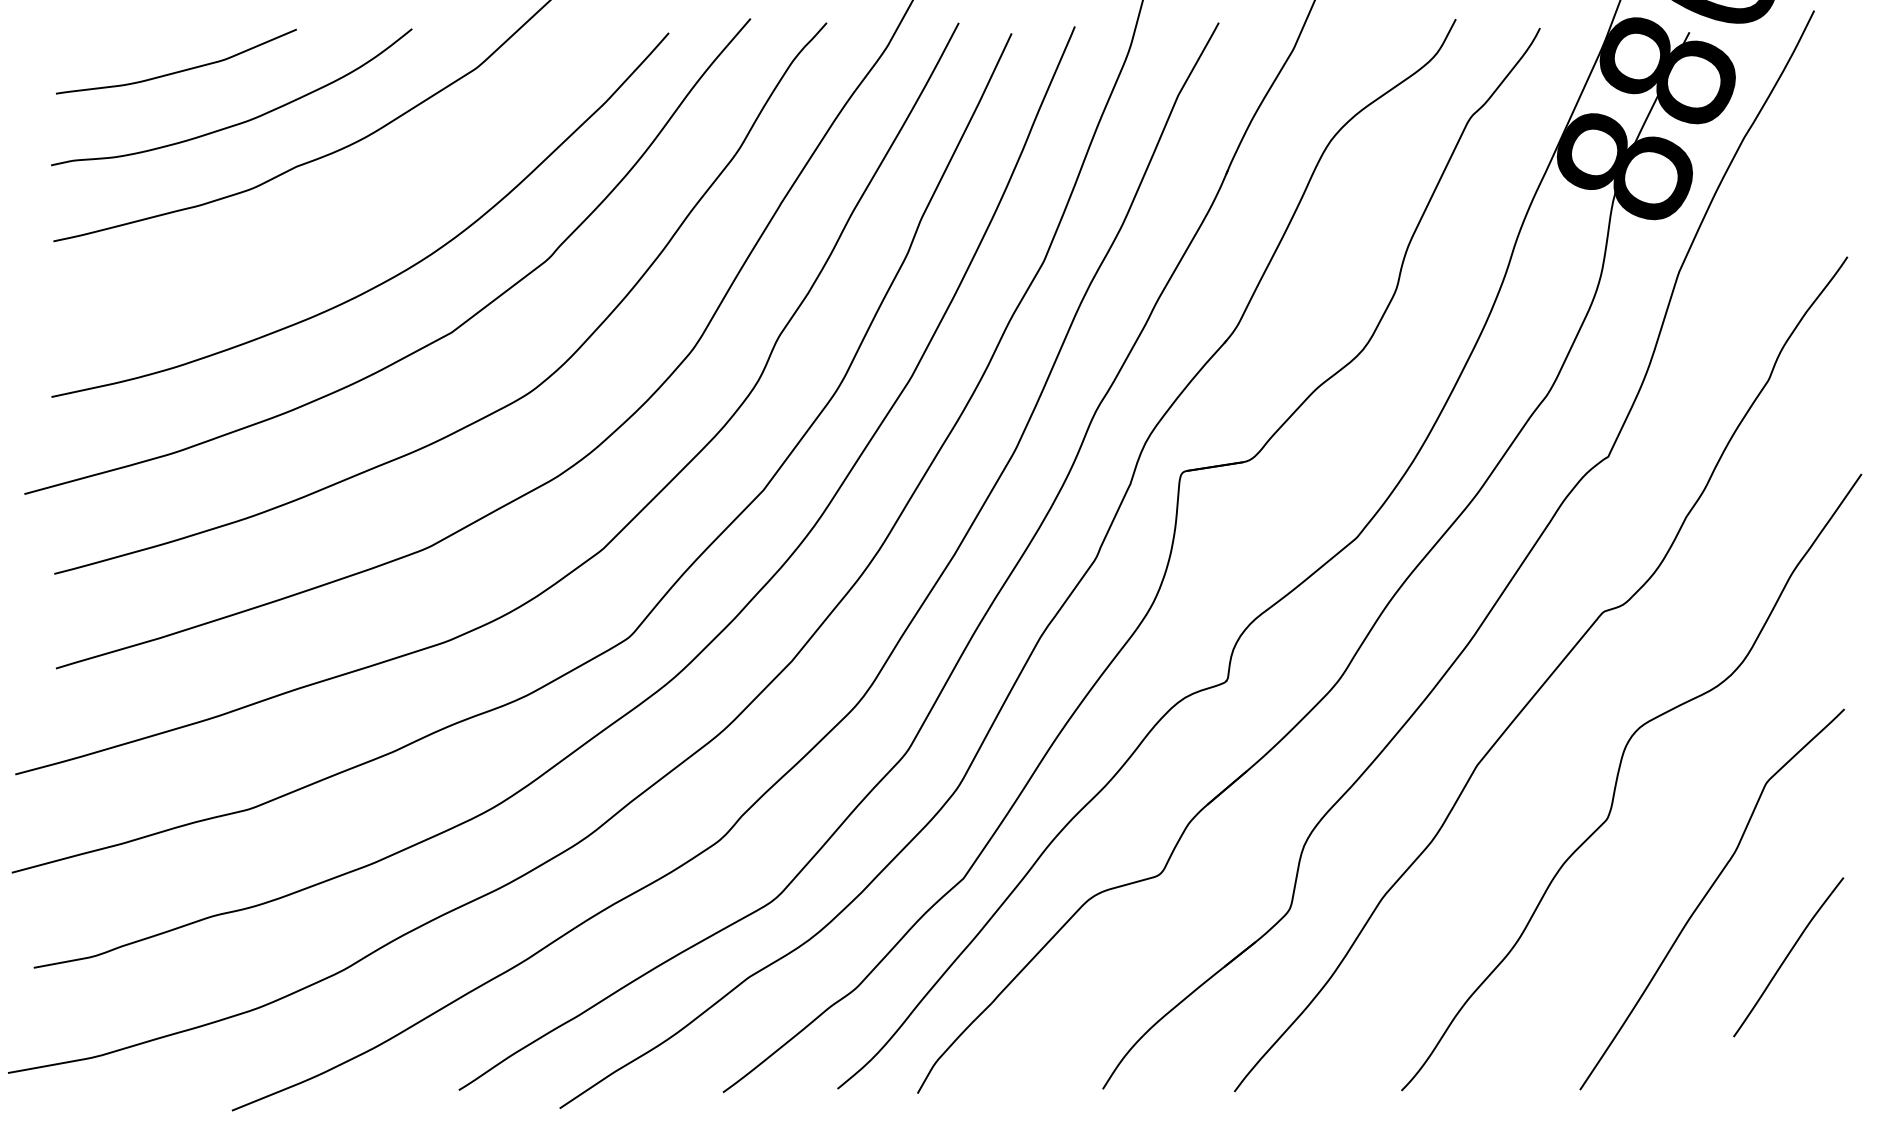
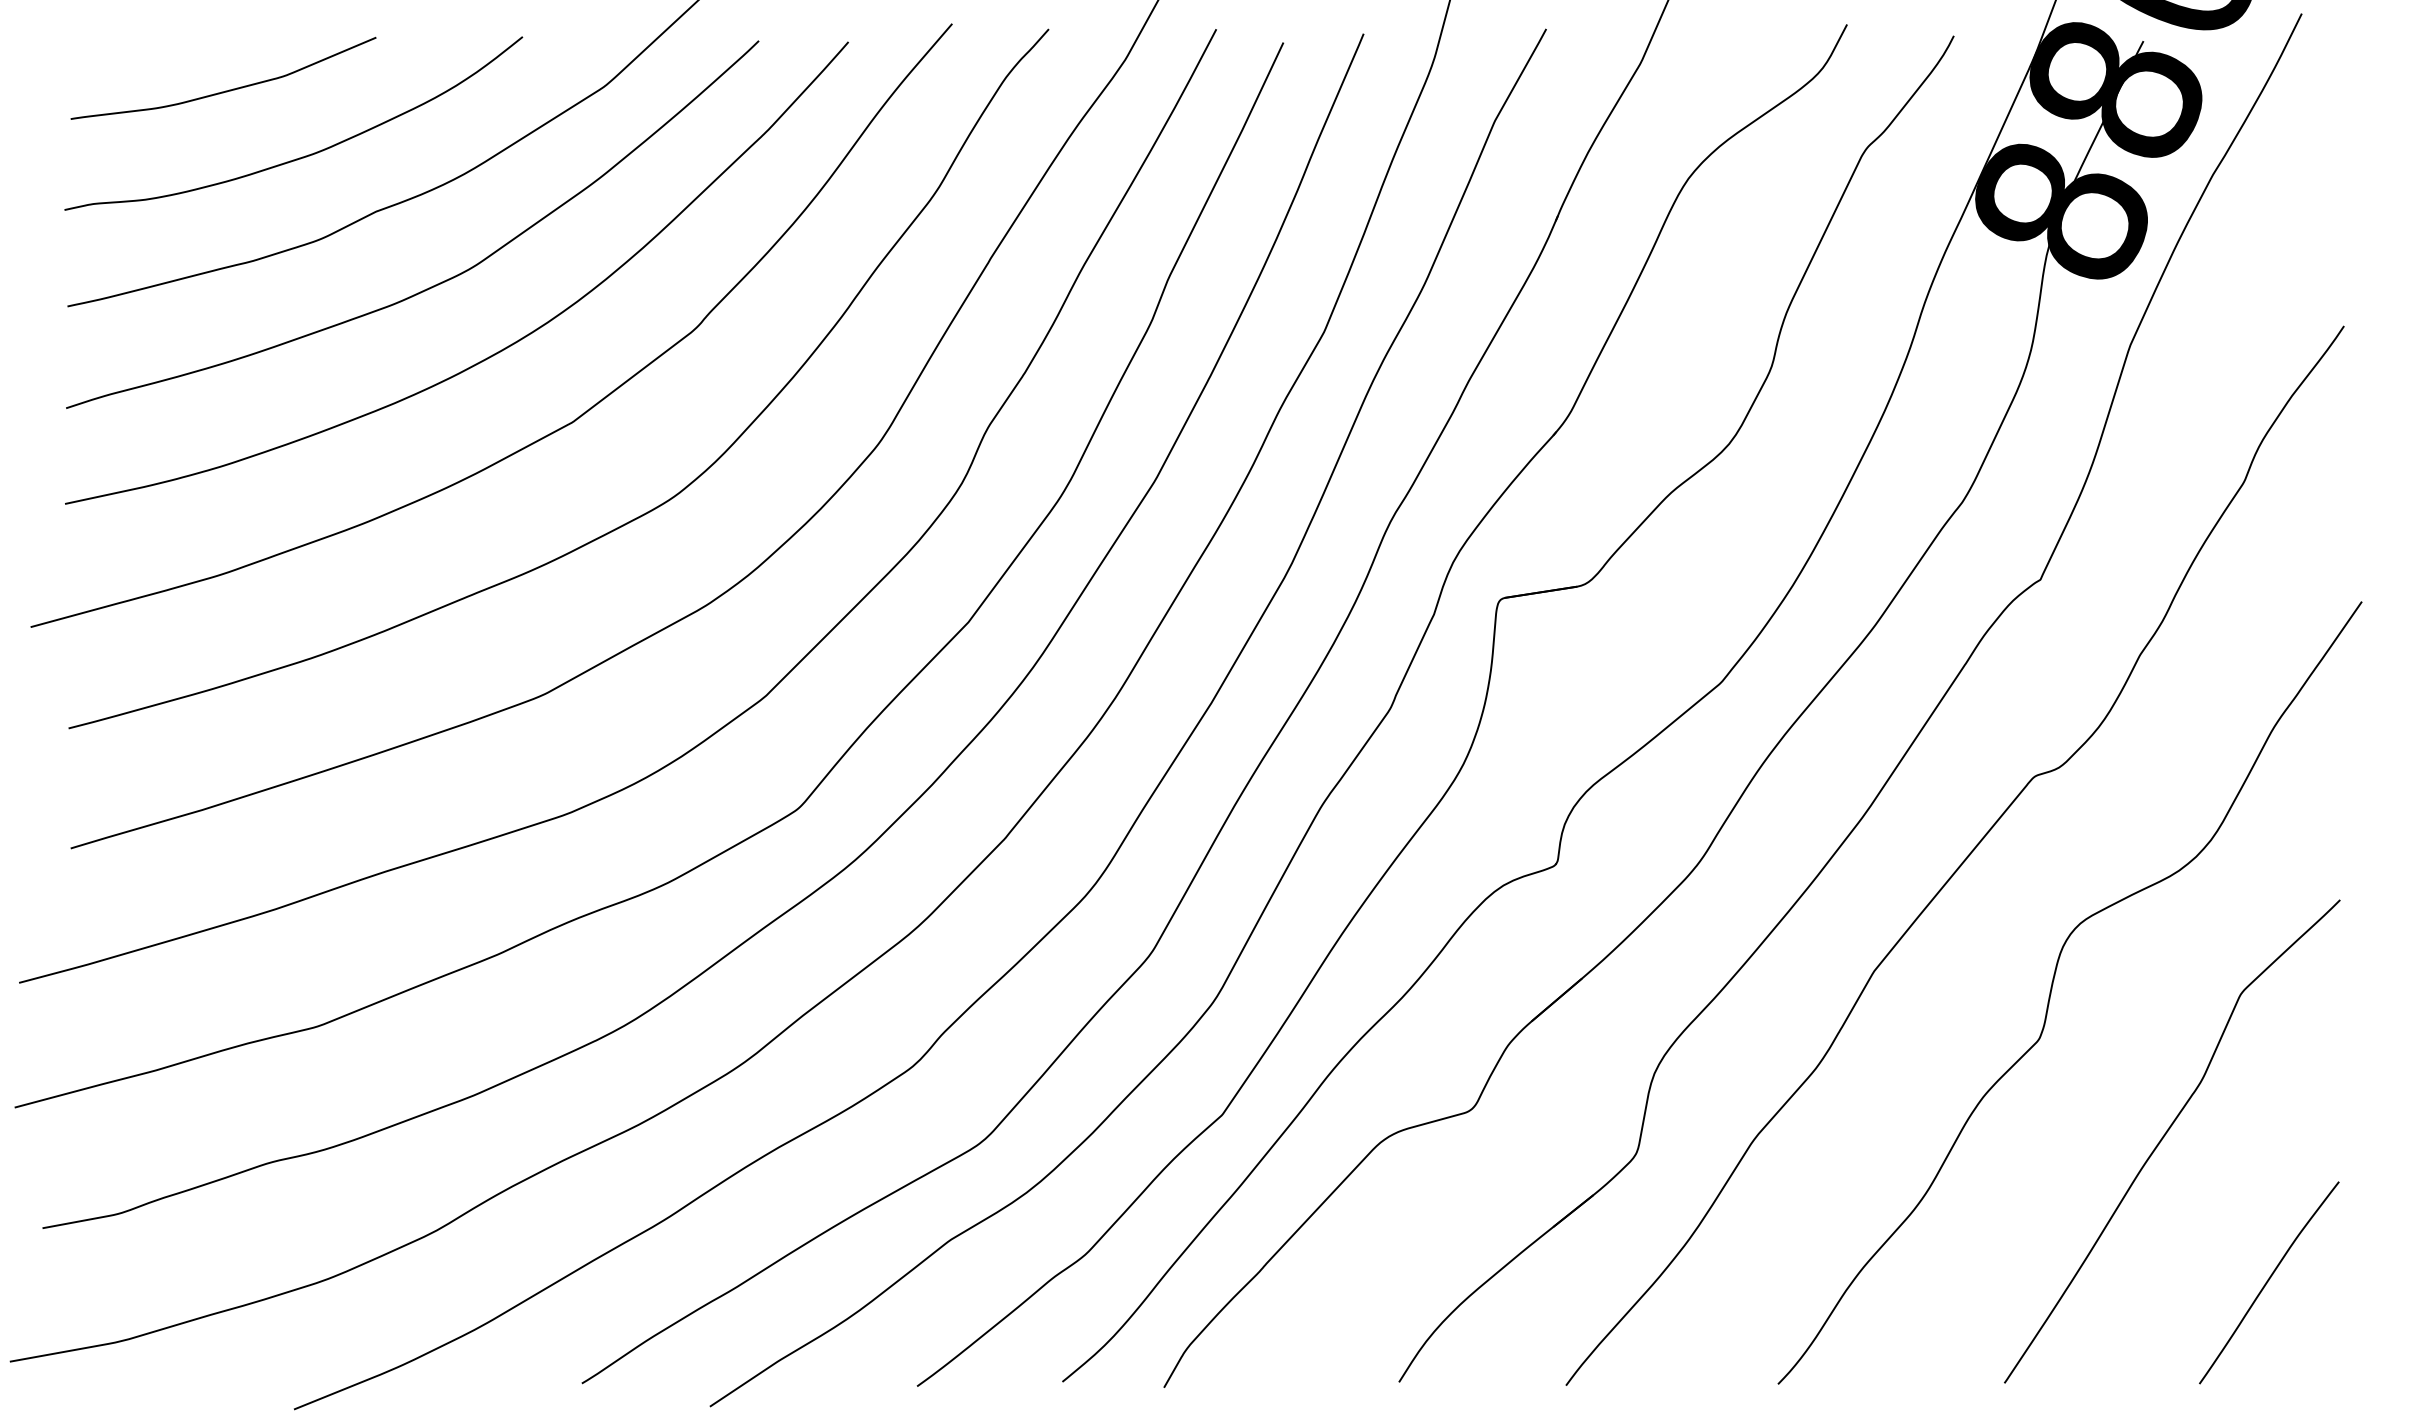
curve: (346, 222) -> (439, 282), added
curve: (1788, 956) -> (2268, 1281), moved

